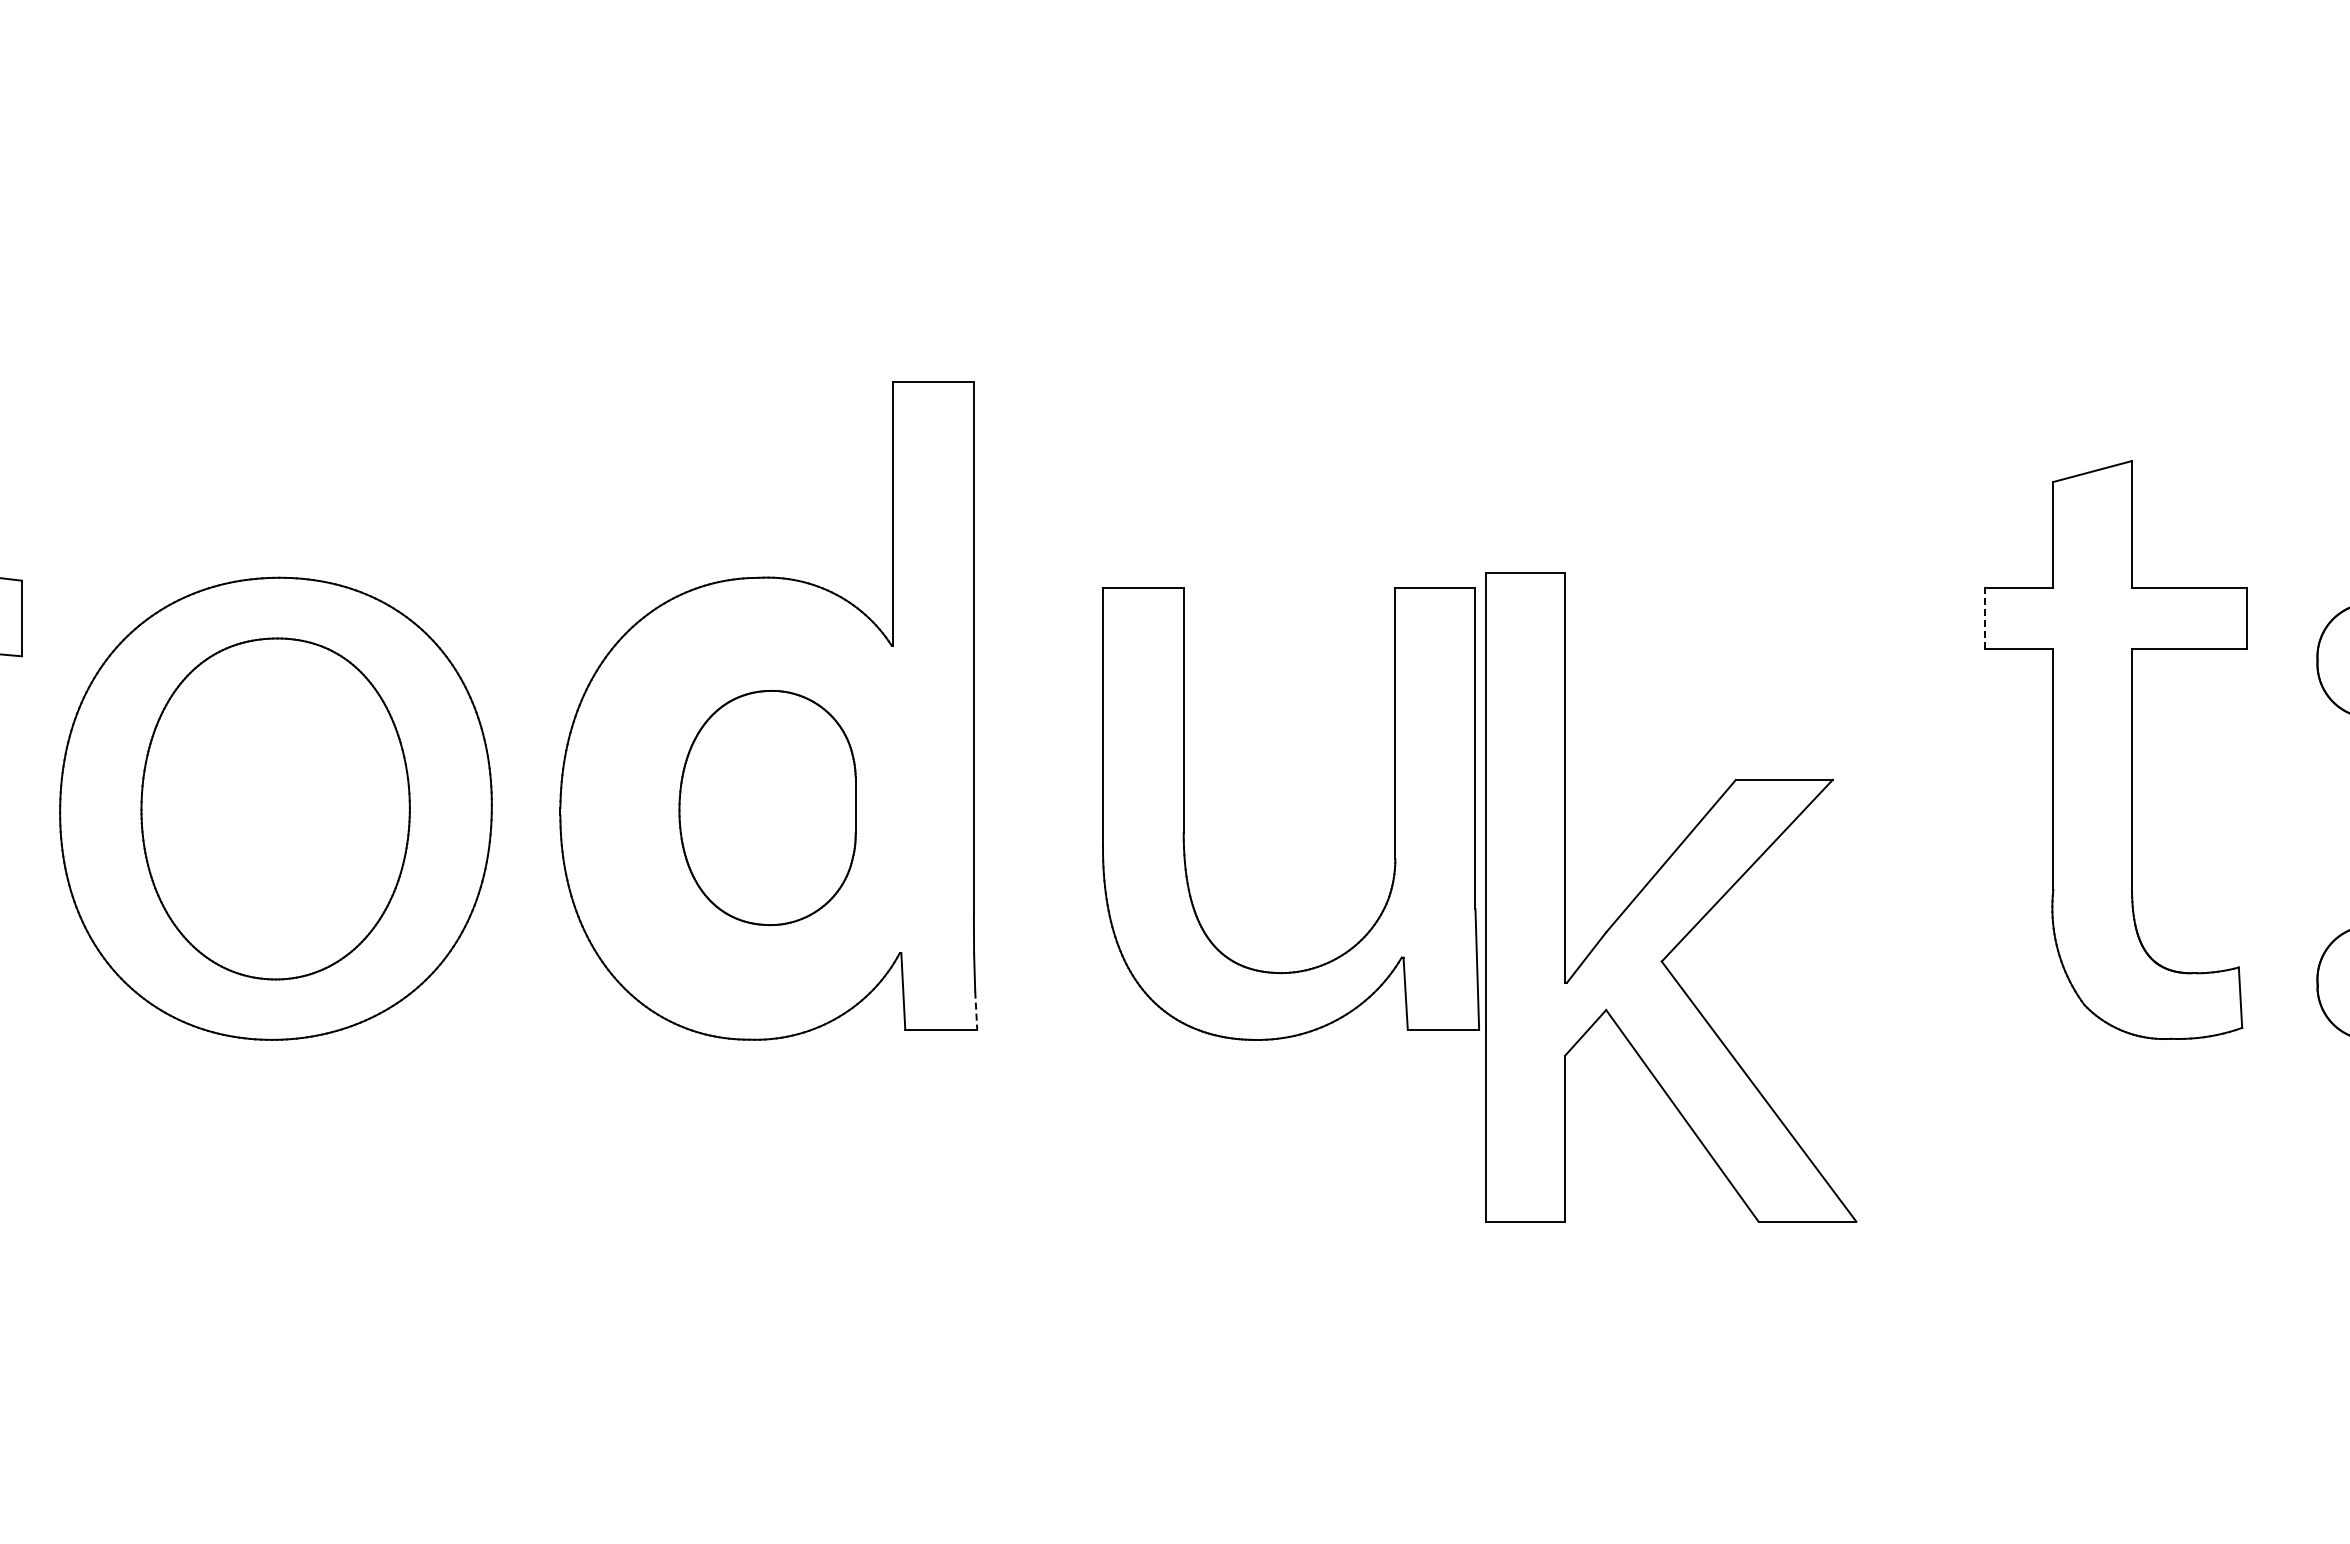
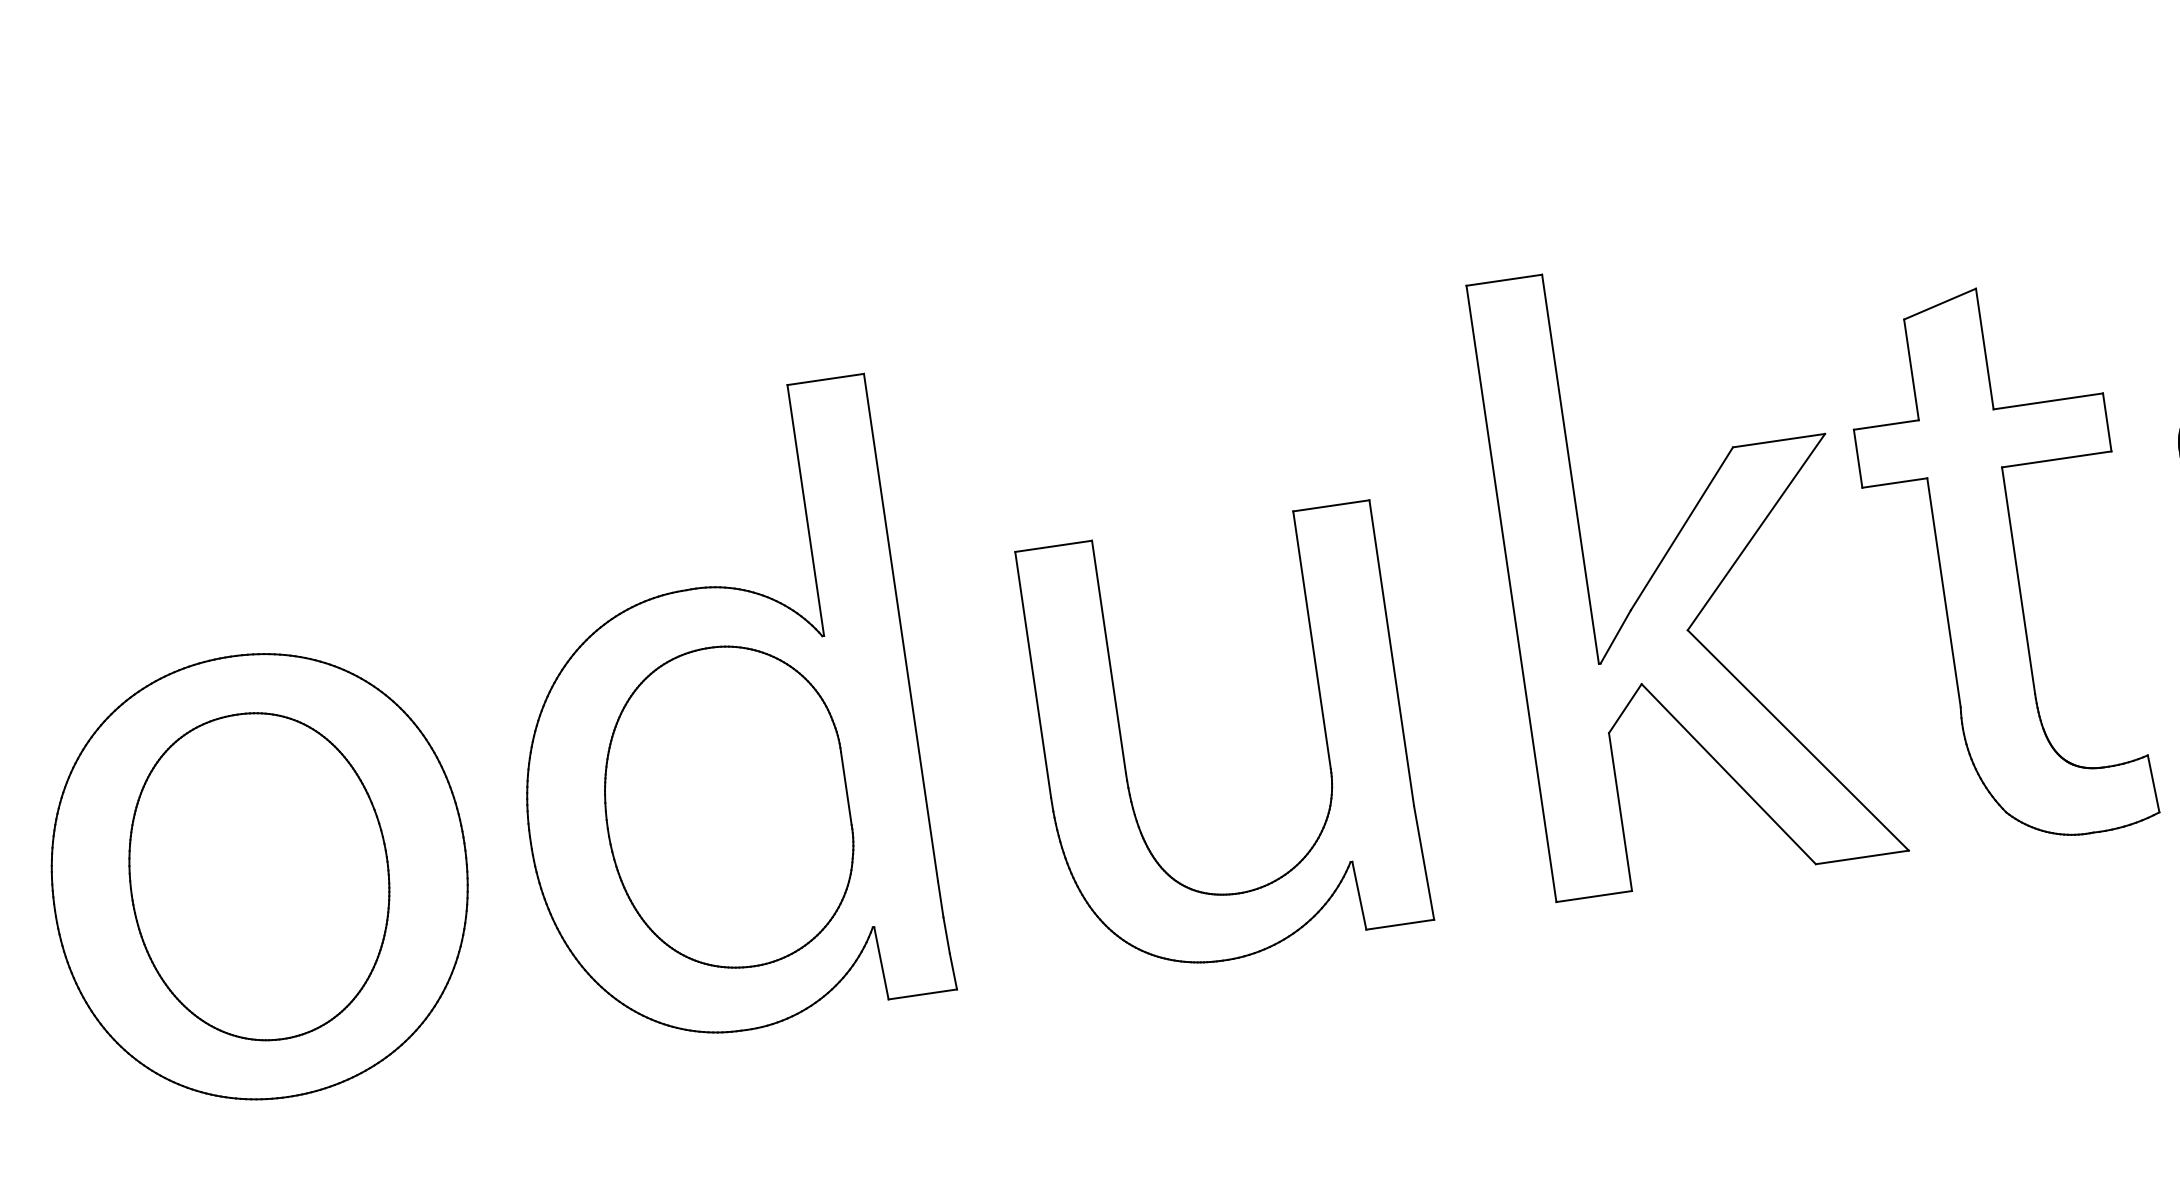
line: (1985, 618) -> (1858, 458), dashed -> solid
part: (767, 807) -> (726, 807), size x1.43
part: (1671, 897) -> (1688, 568), moved
line: (976, 1011) -> (953, 972), dashed -> solid

